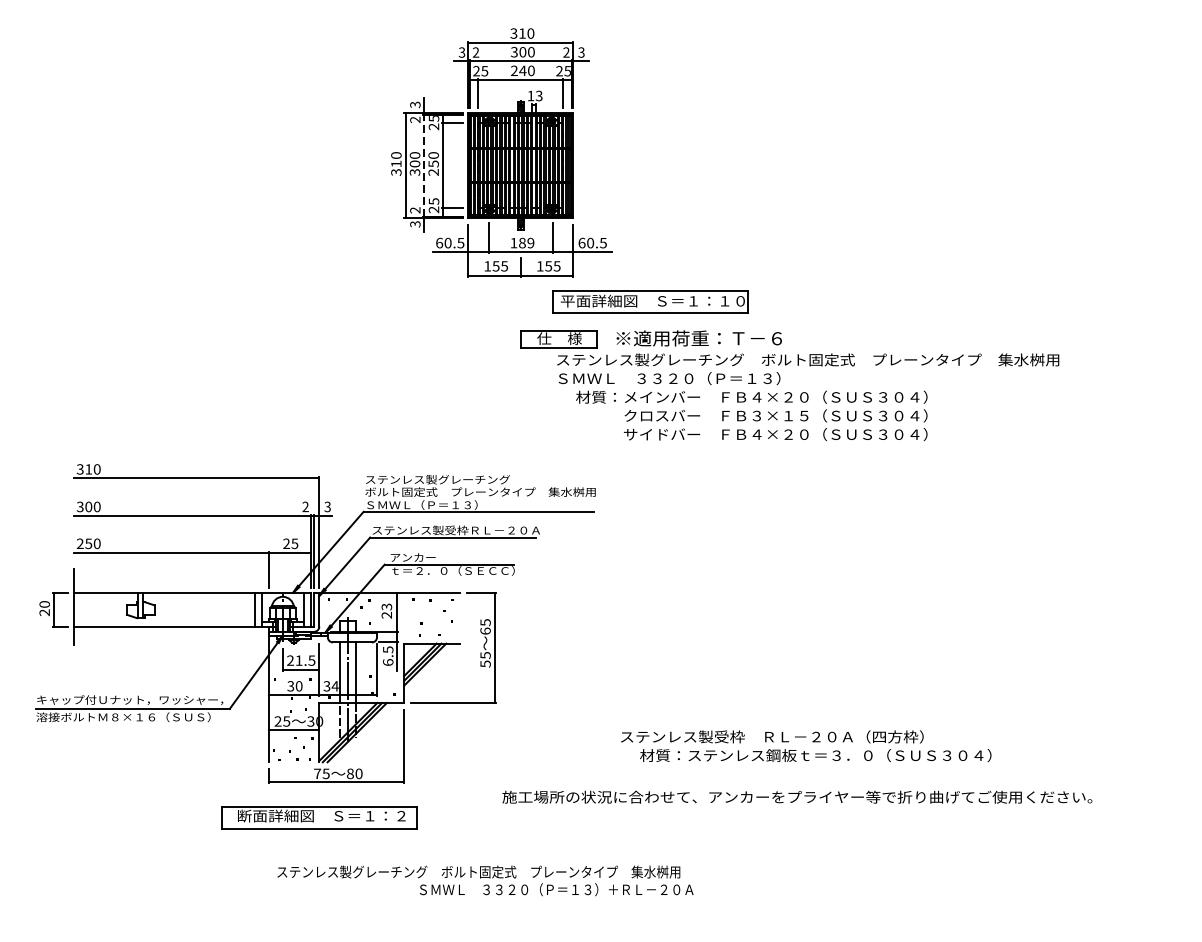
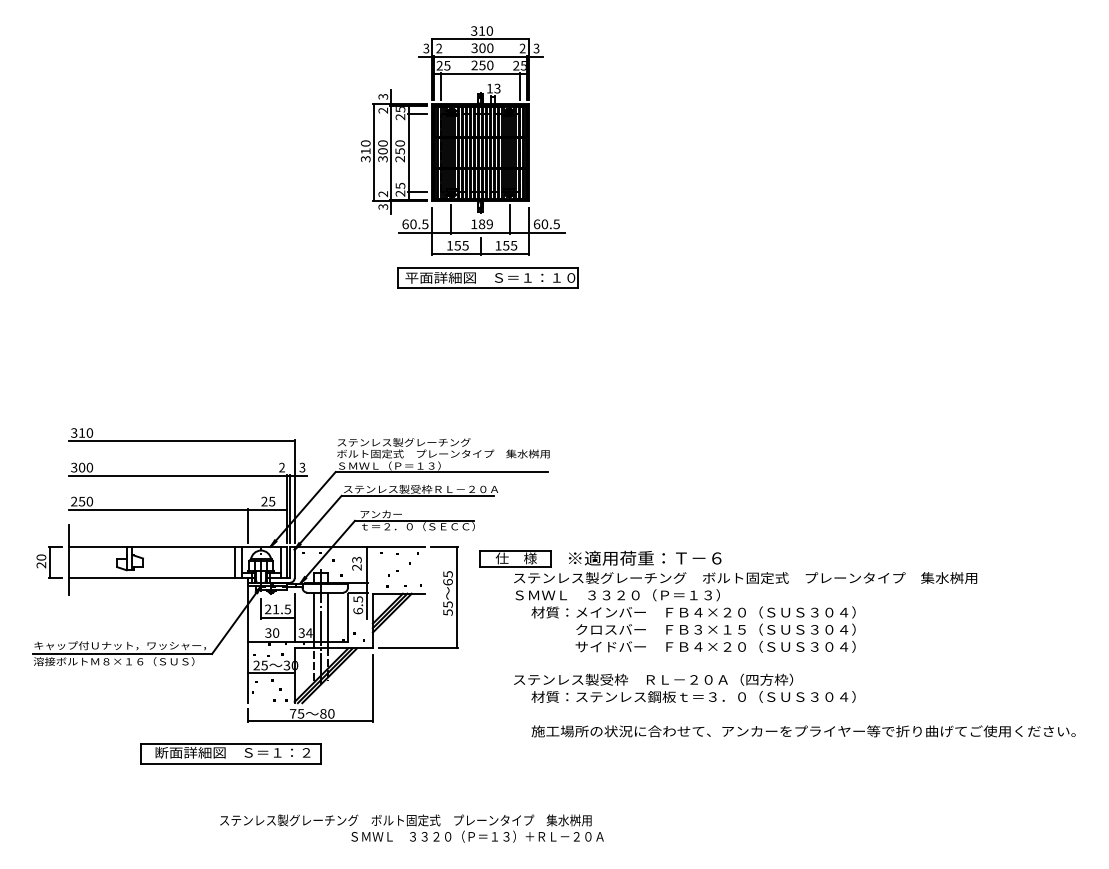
text: (522, 70) -> (482, 65), 240 -> 250
line: (424, 165) -> (391, 152), dashed -> solid
part: (649, 300) -> (487, 277), moved
part: (789, 385) -> (728, 601), moved
text: (805, 745) -> (684, 687), moved
text: (797, 797) -> (803, 731), moved
part: (319, 816) -> (230, 753), moved
text: (484, 880) -> (411, 828), moved

